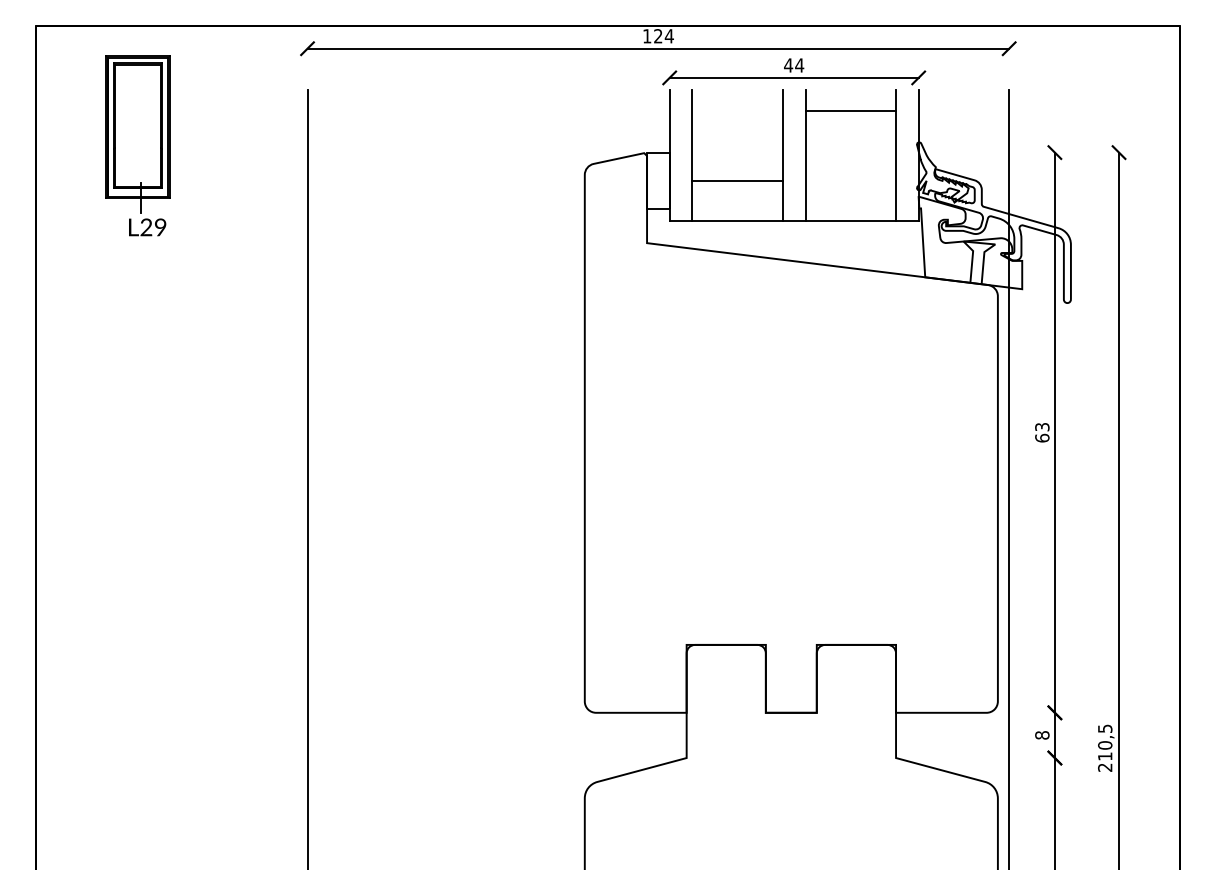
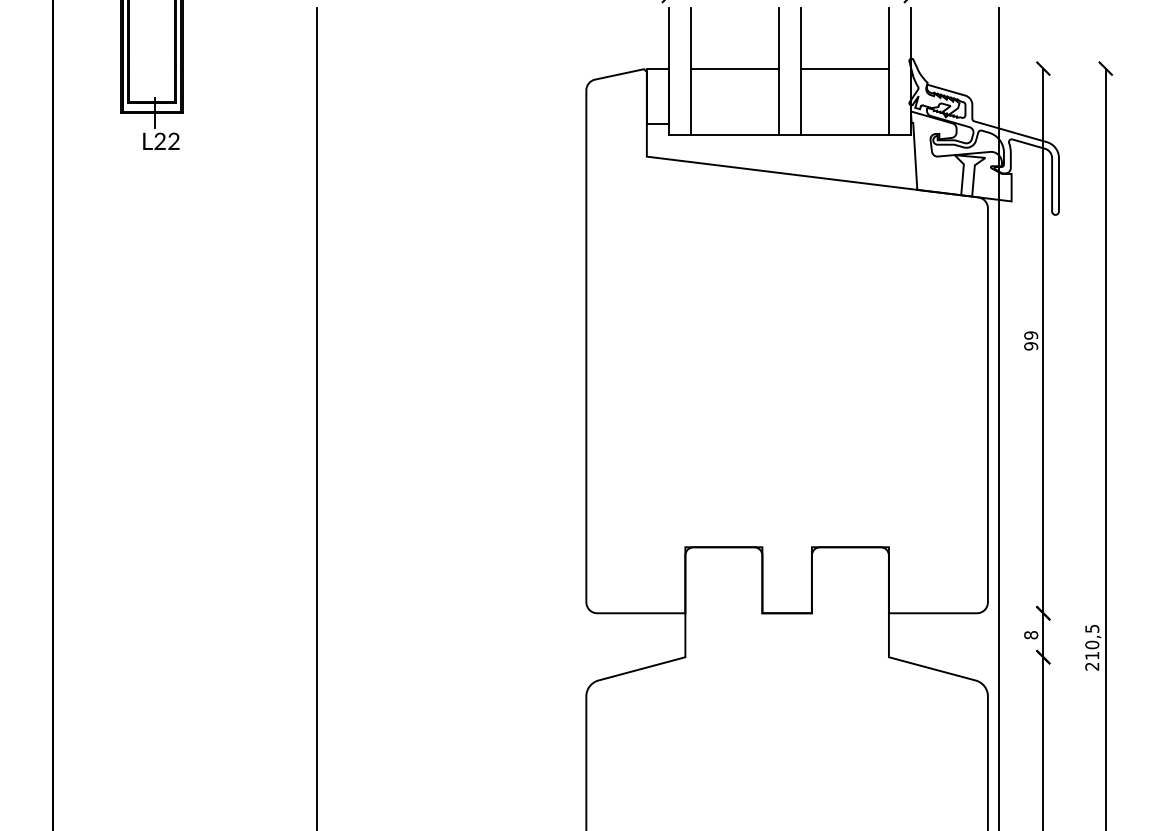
line: (850, 110) -> (844, 68), moved
line: (737, 180) -> (734, 68), moved
text: (160, 227) -> (173, 141), L29 -> L22
text: (1042, 432) -> (1031, 340), 63 -> 99

